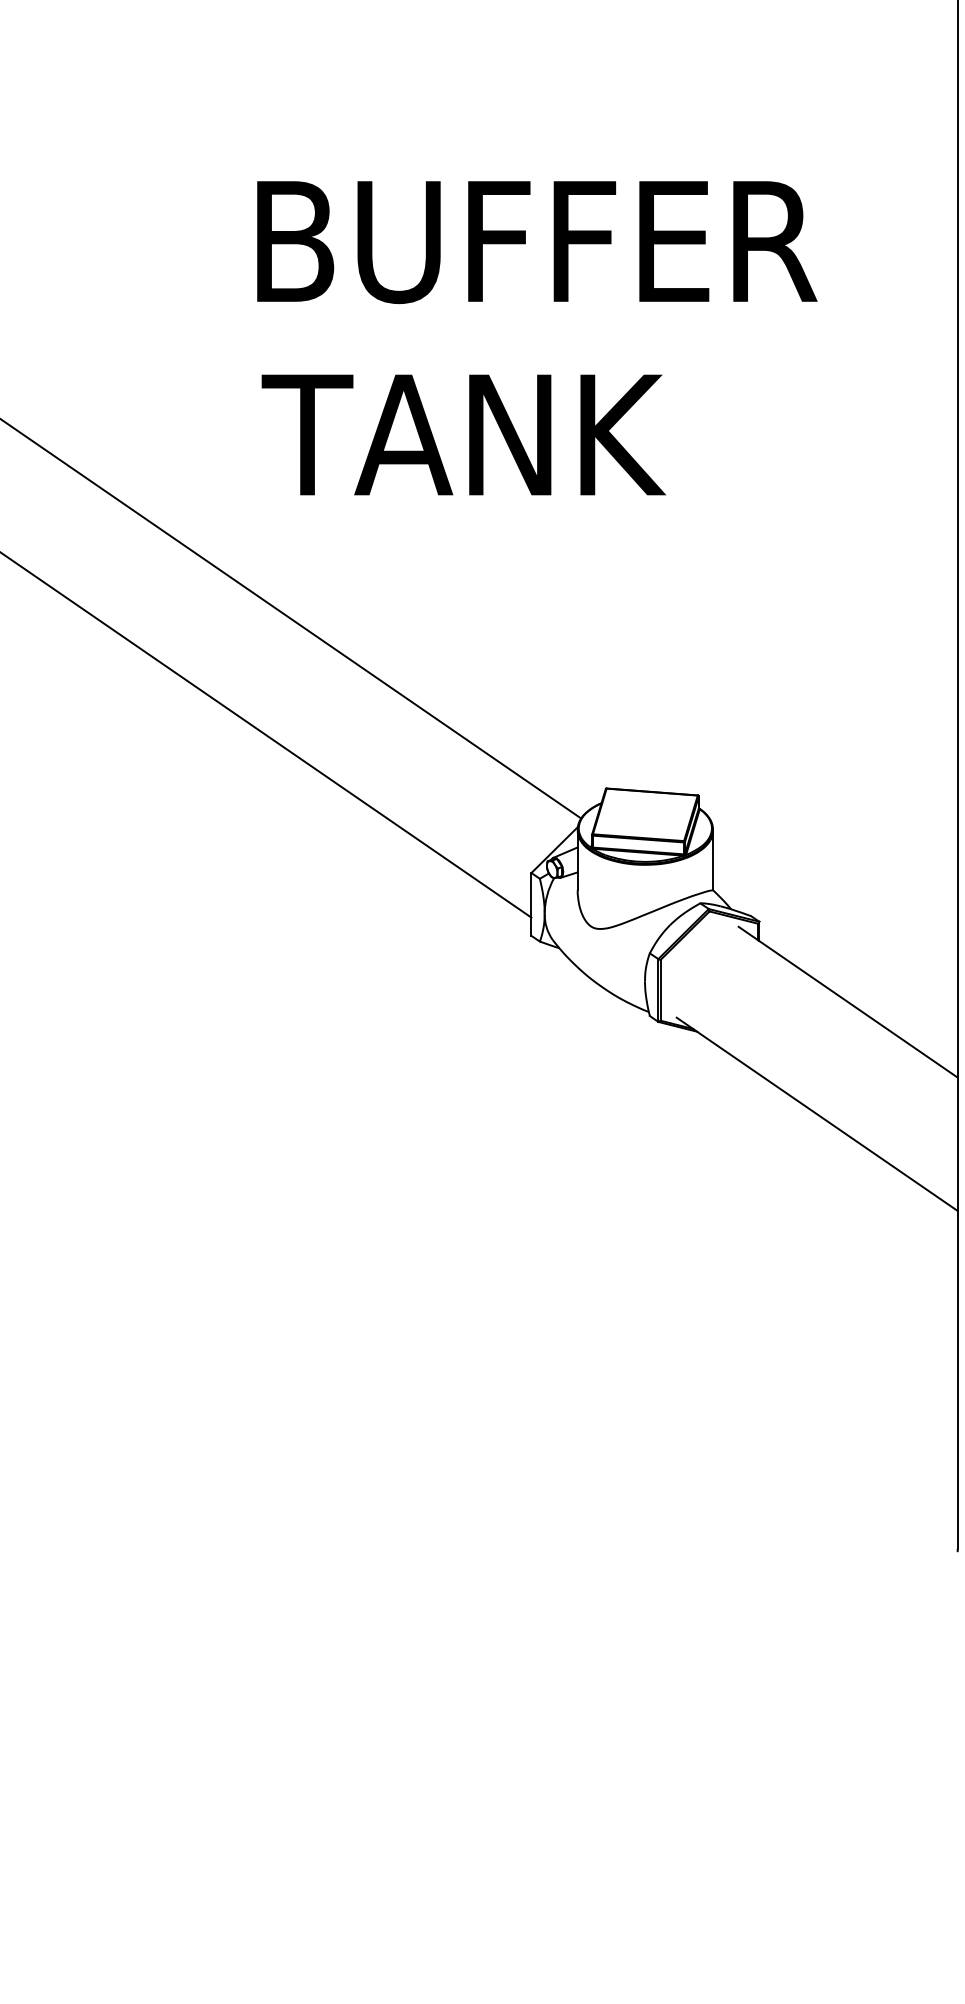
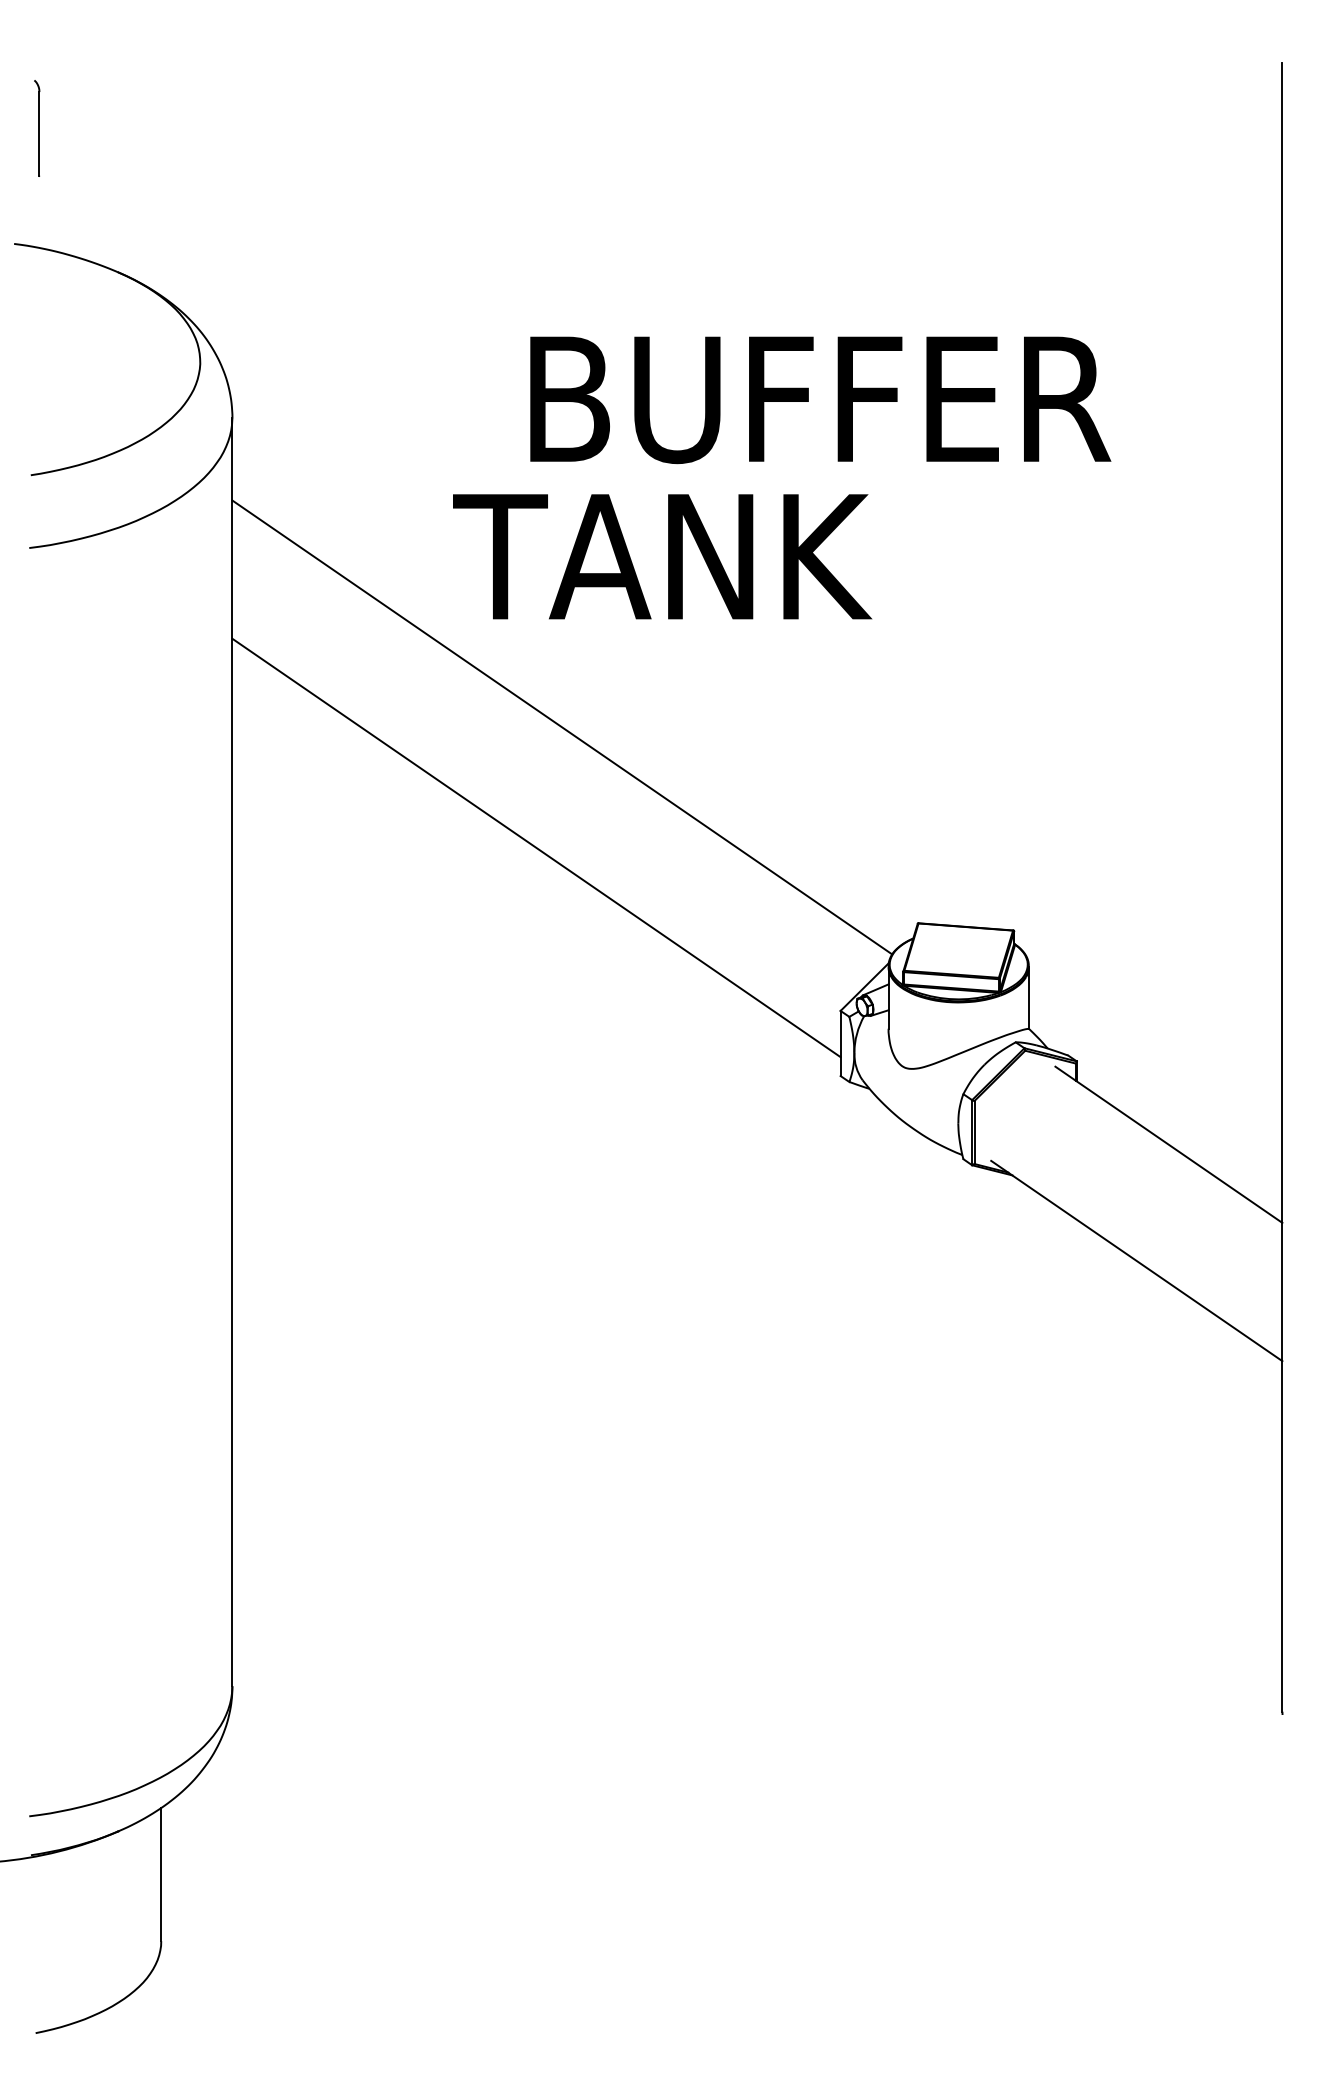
text: (537, 242) -> (820, 400), moved
text: (463, 434) -> (662, 556), moved

